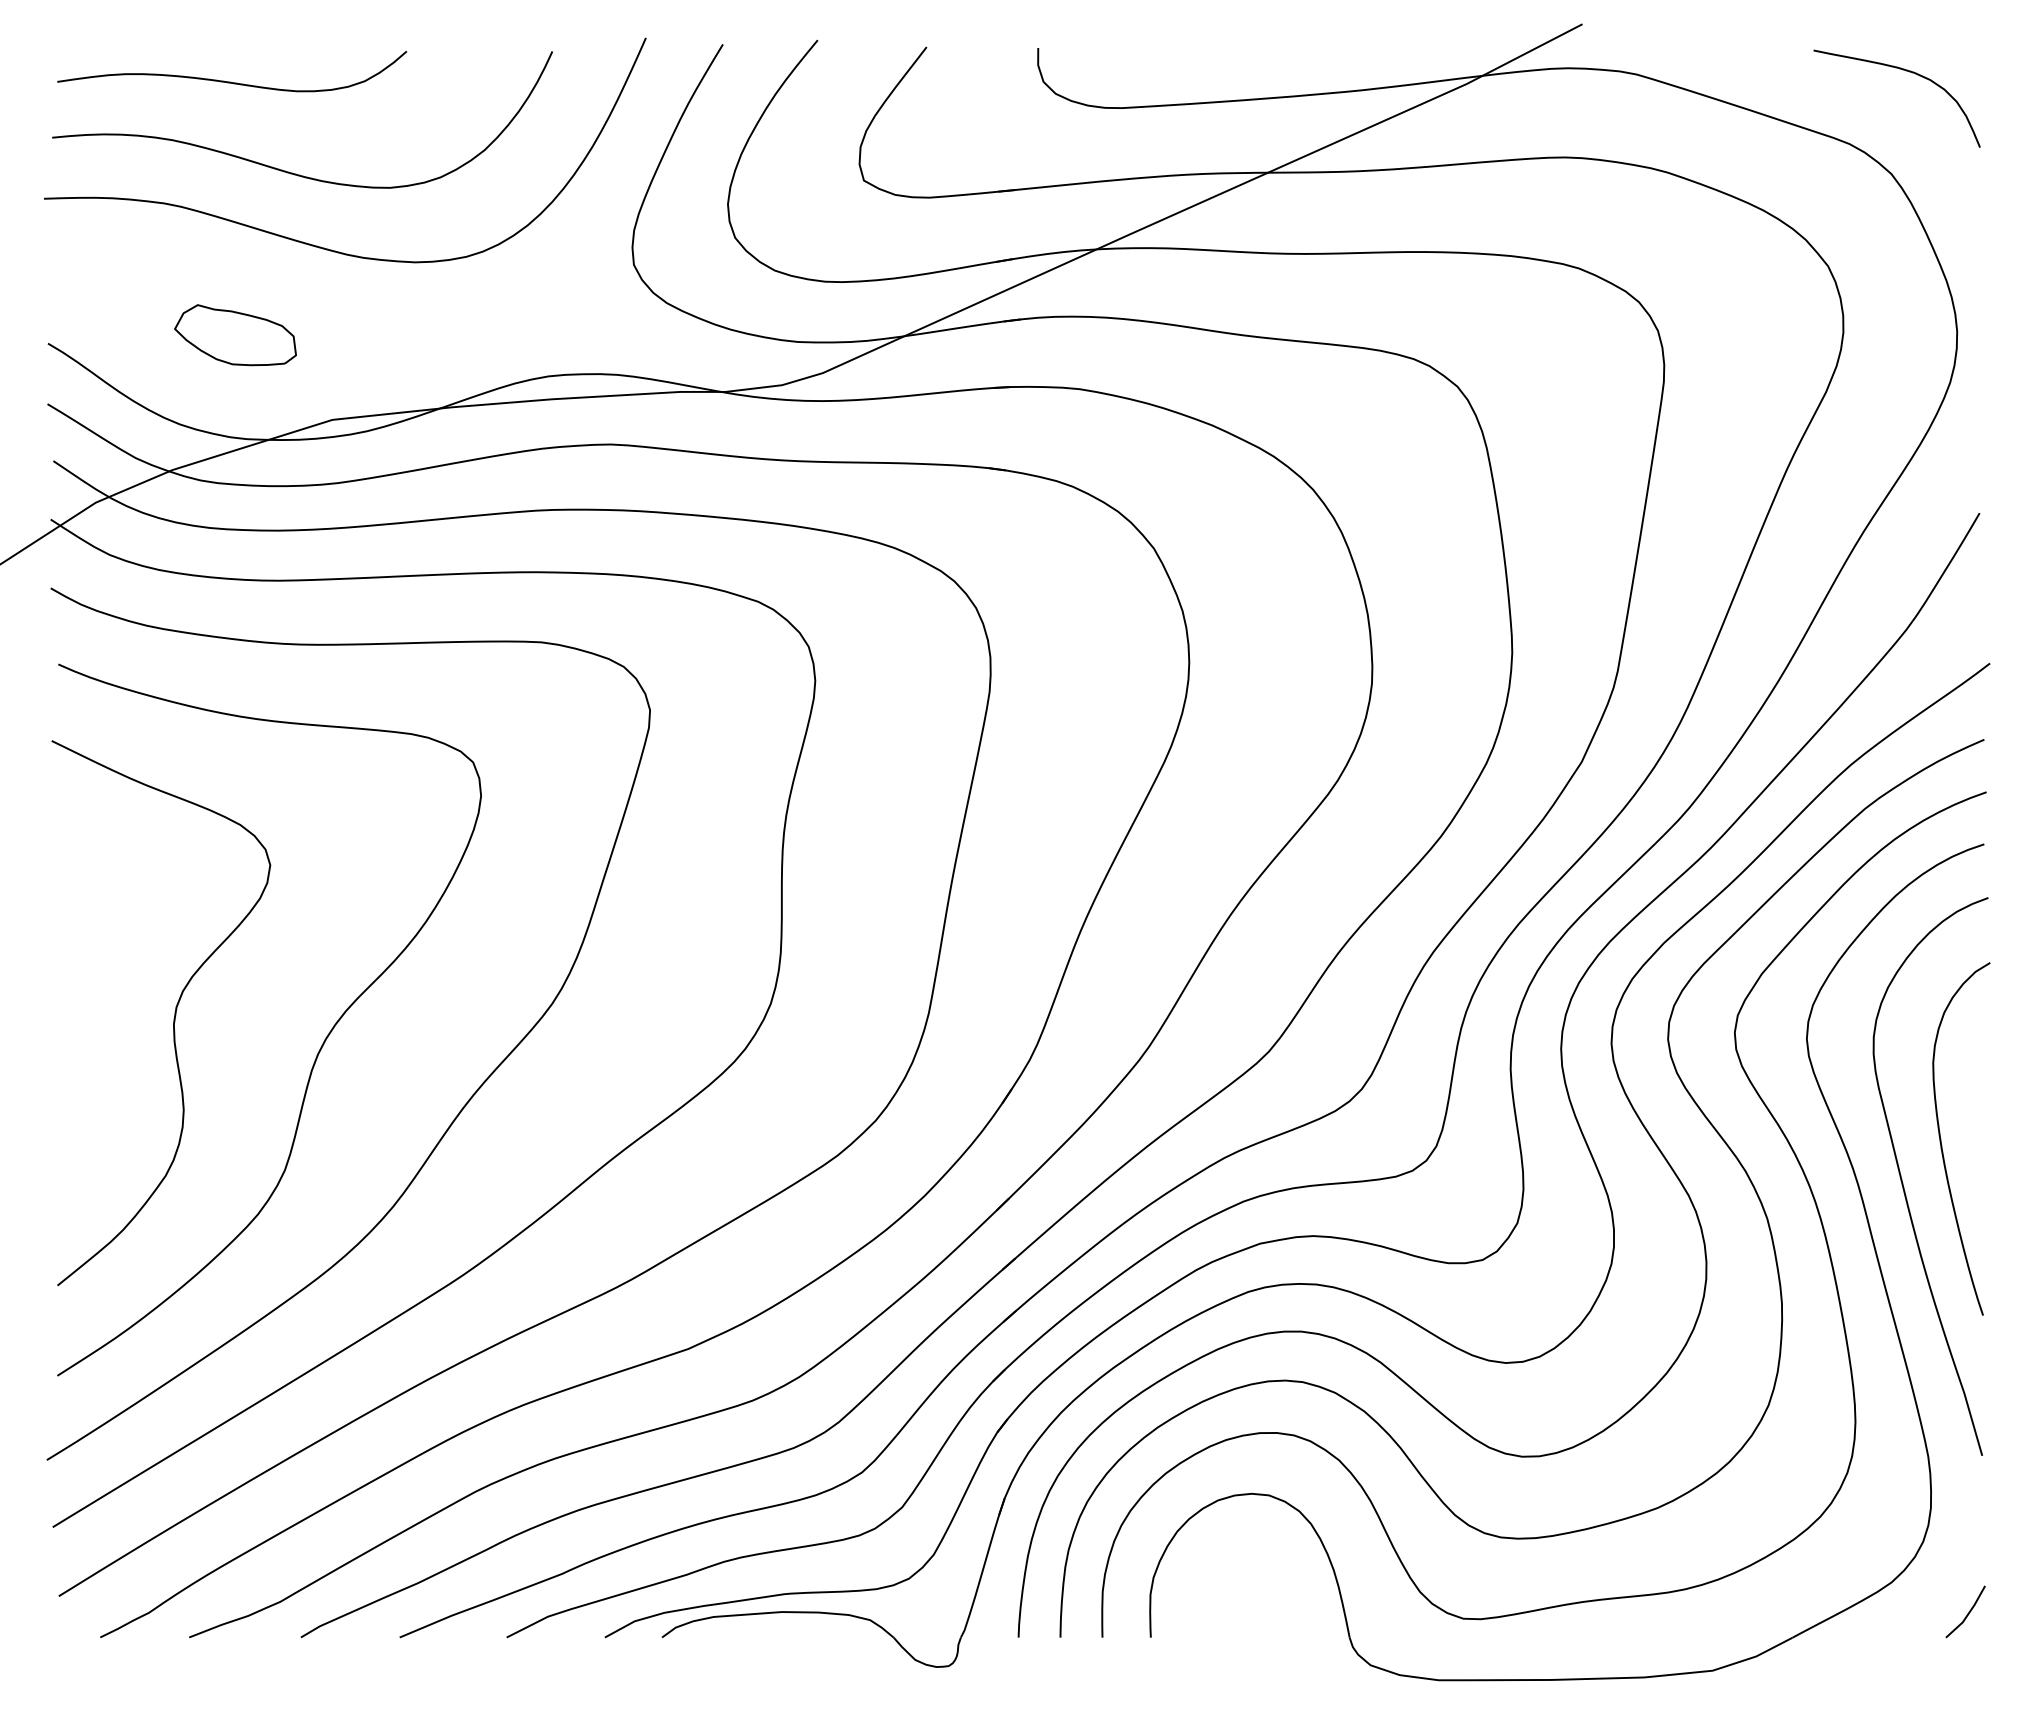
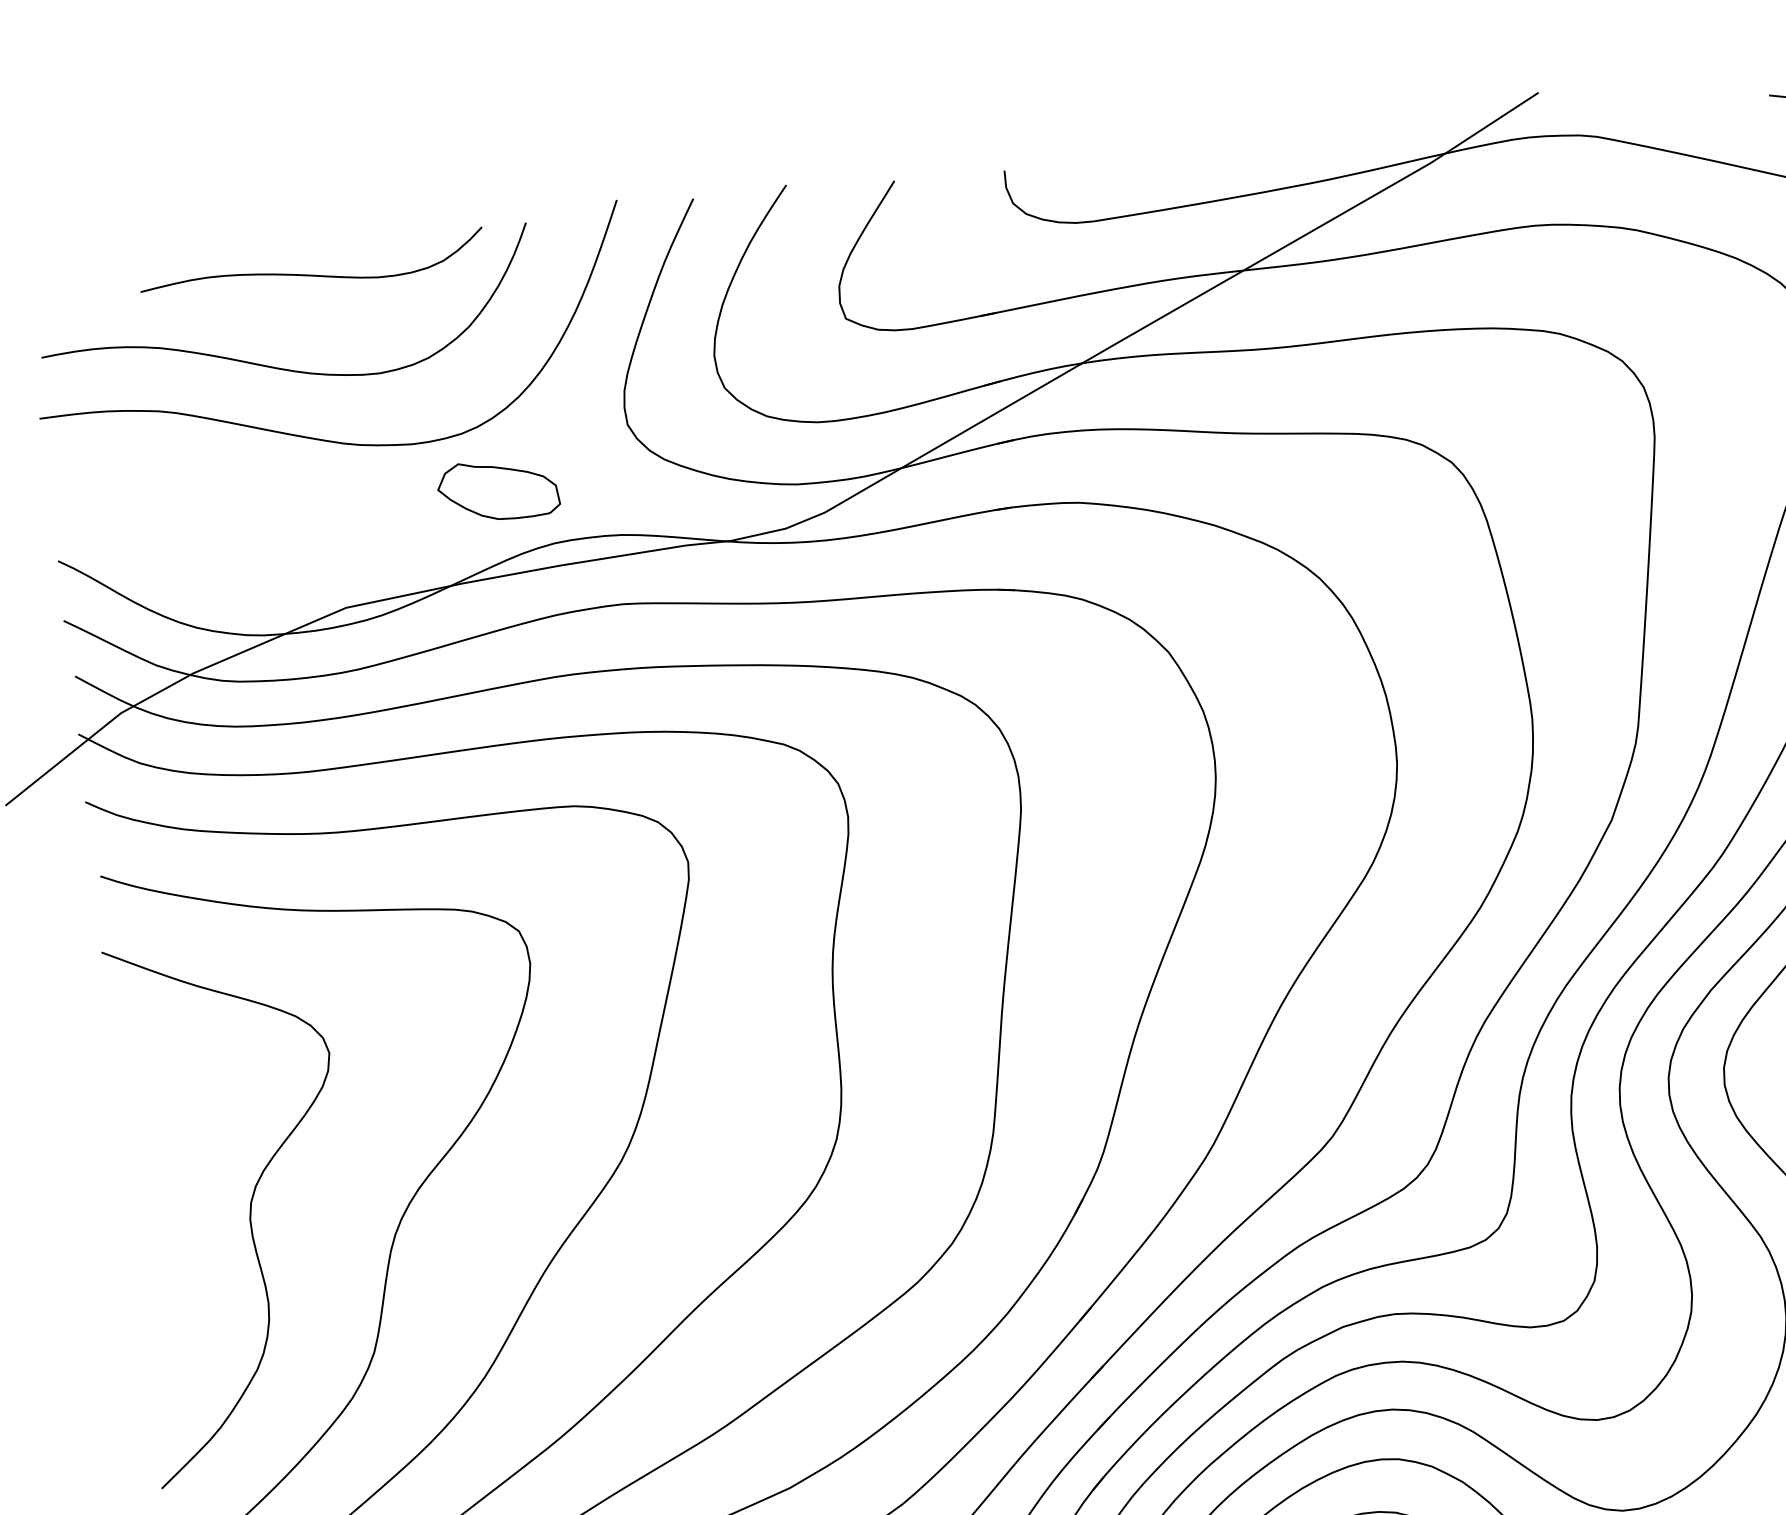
curve: (230, 81) -> (311, 274), moved
part: (235, 335) -> (498, 490), moved

